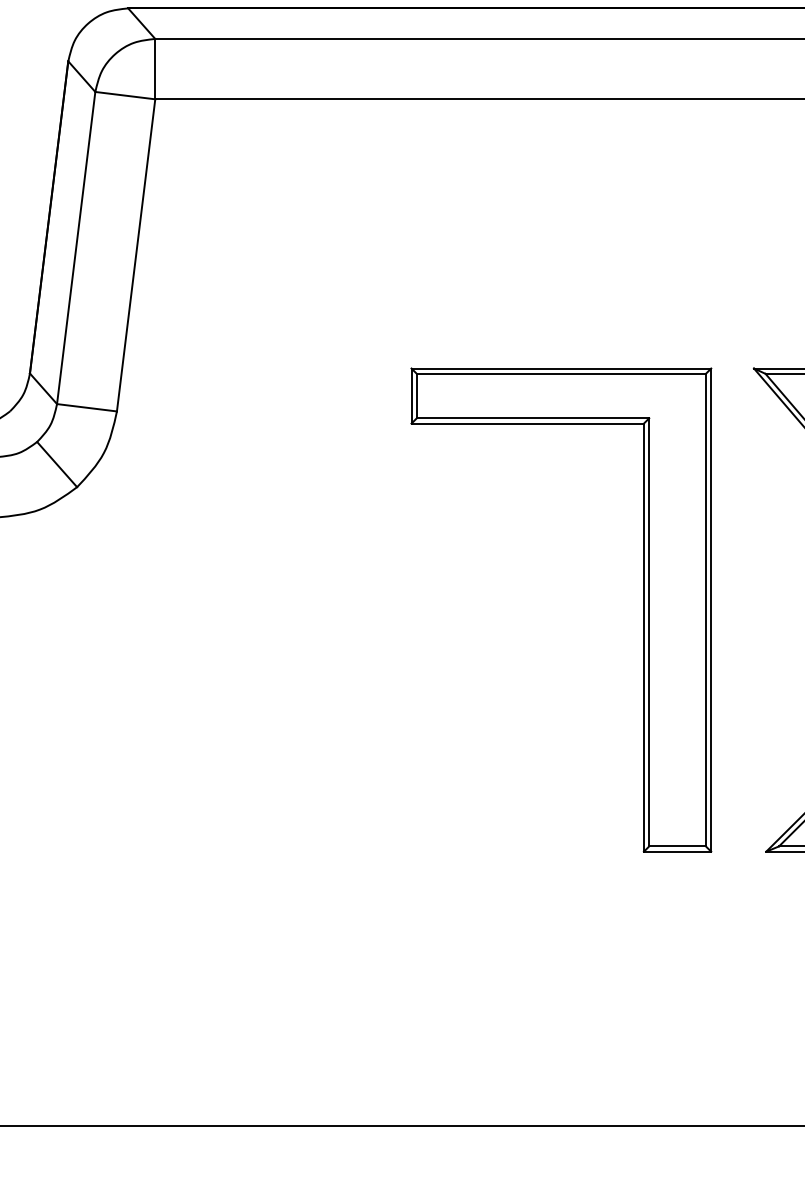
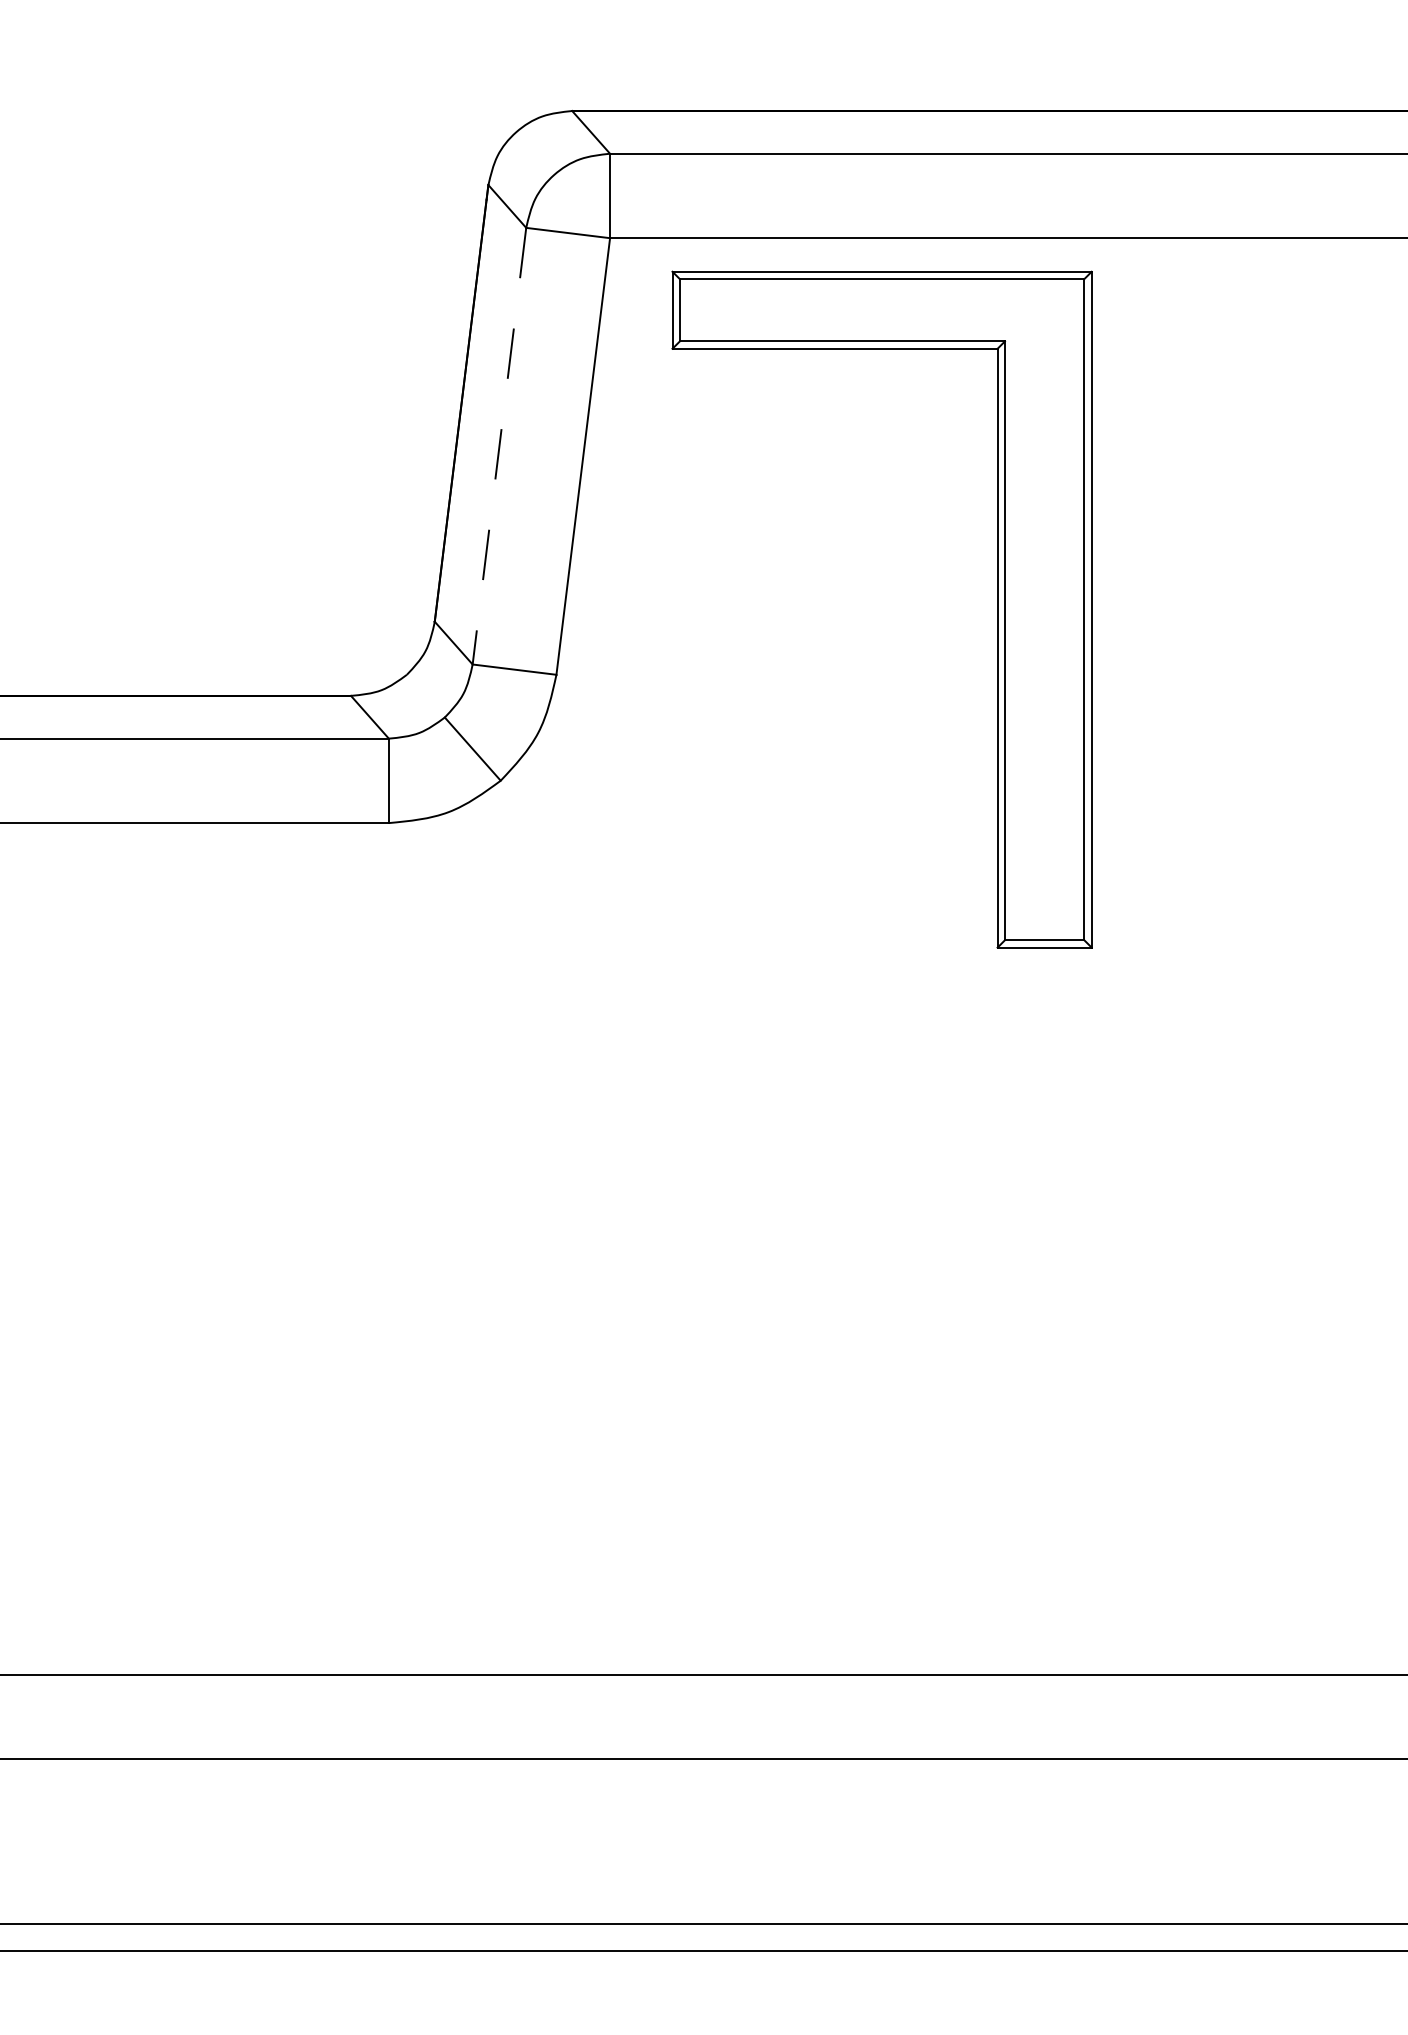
line: (76, 248) -> (499, 446), solid -> dashed
part: (643, 609) -> (997, 609), moved

